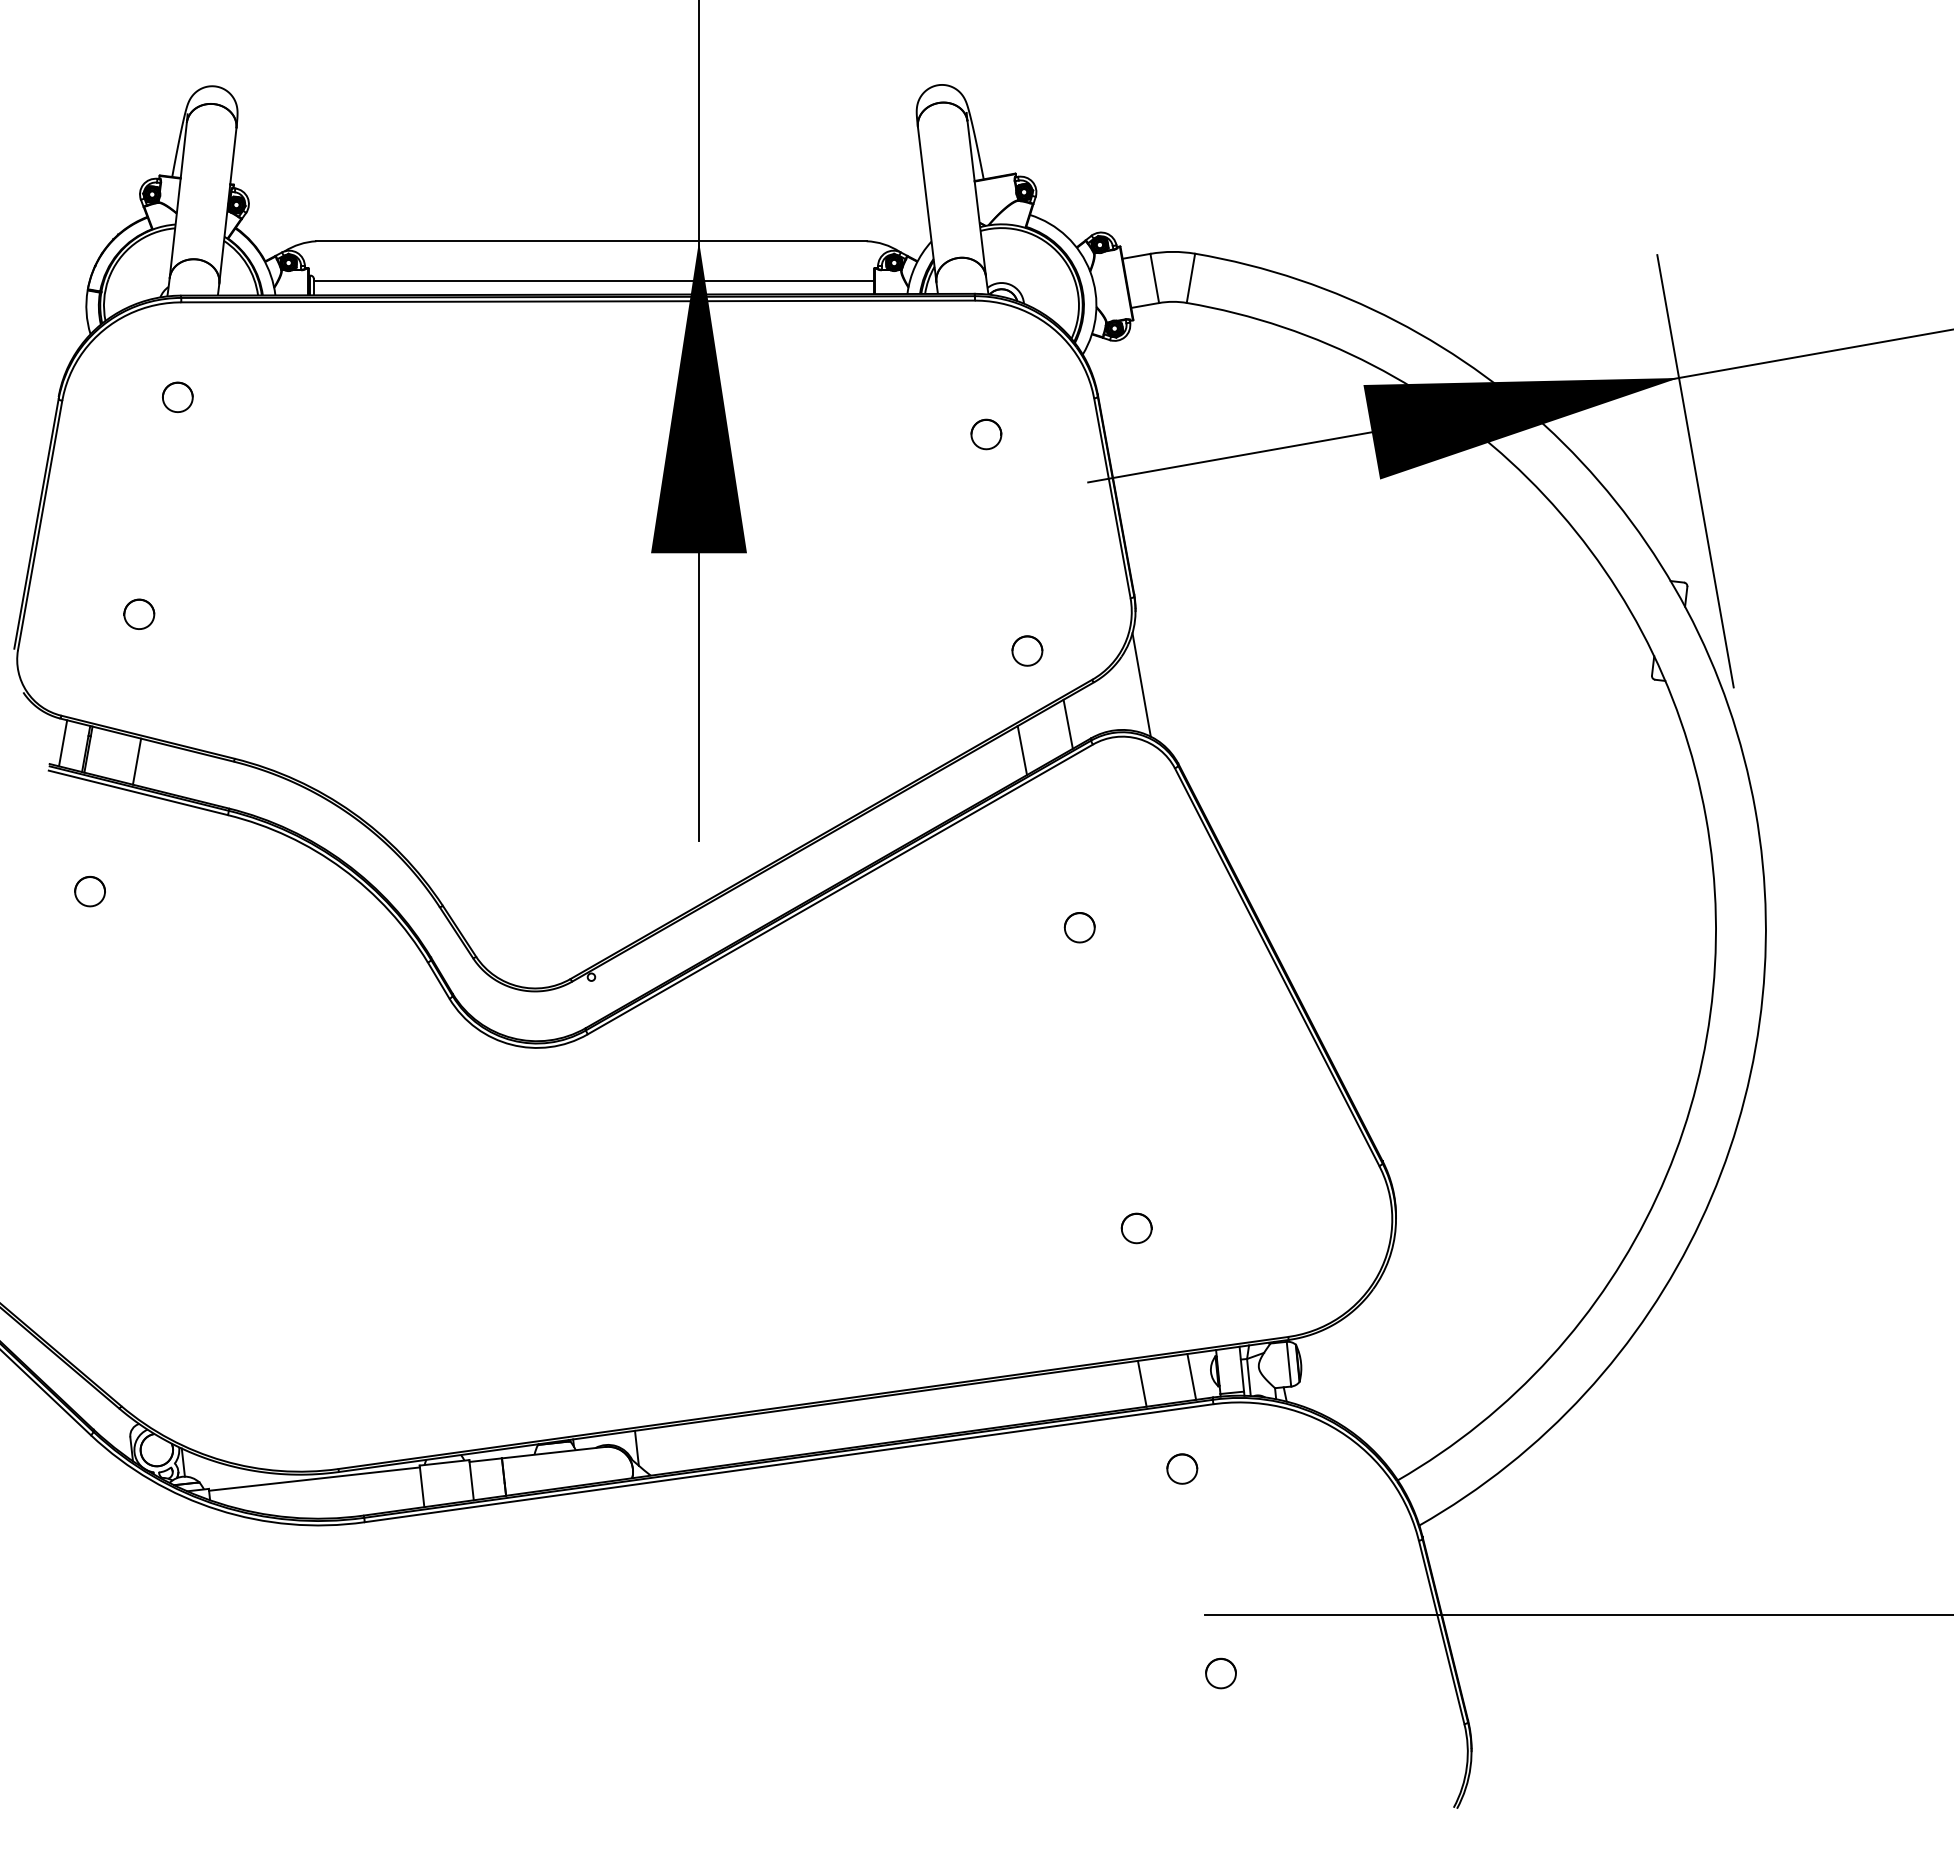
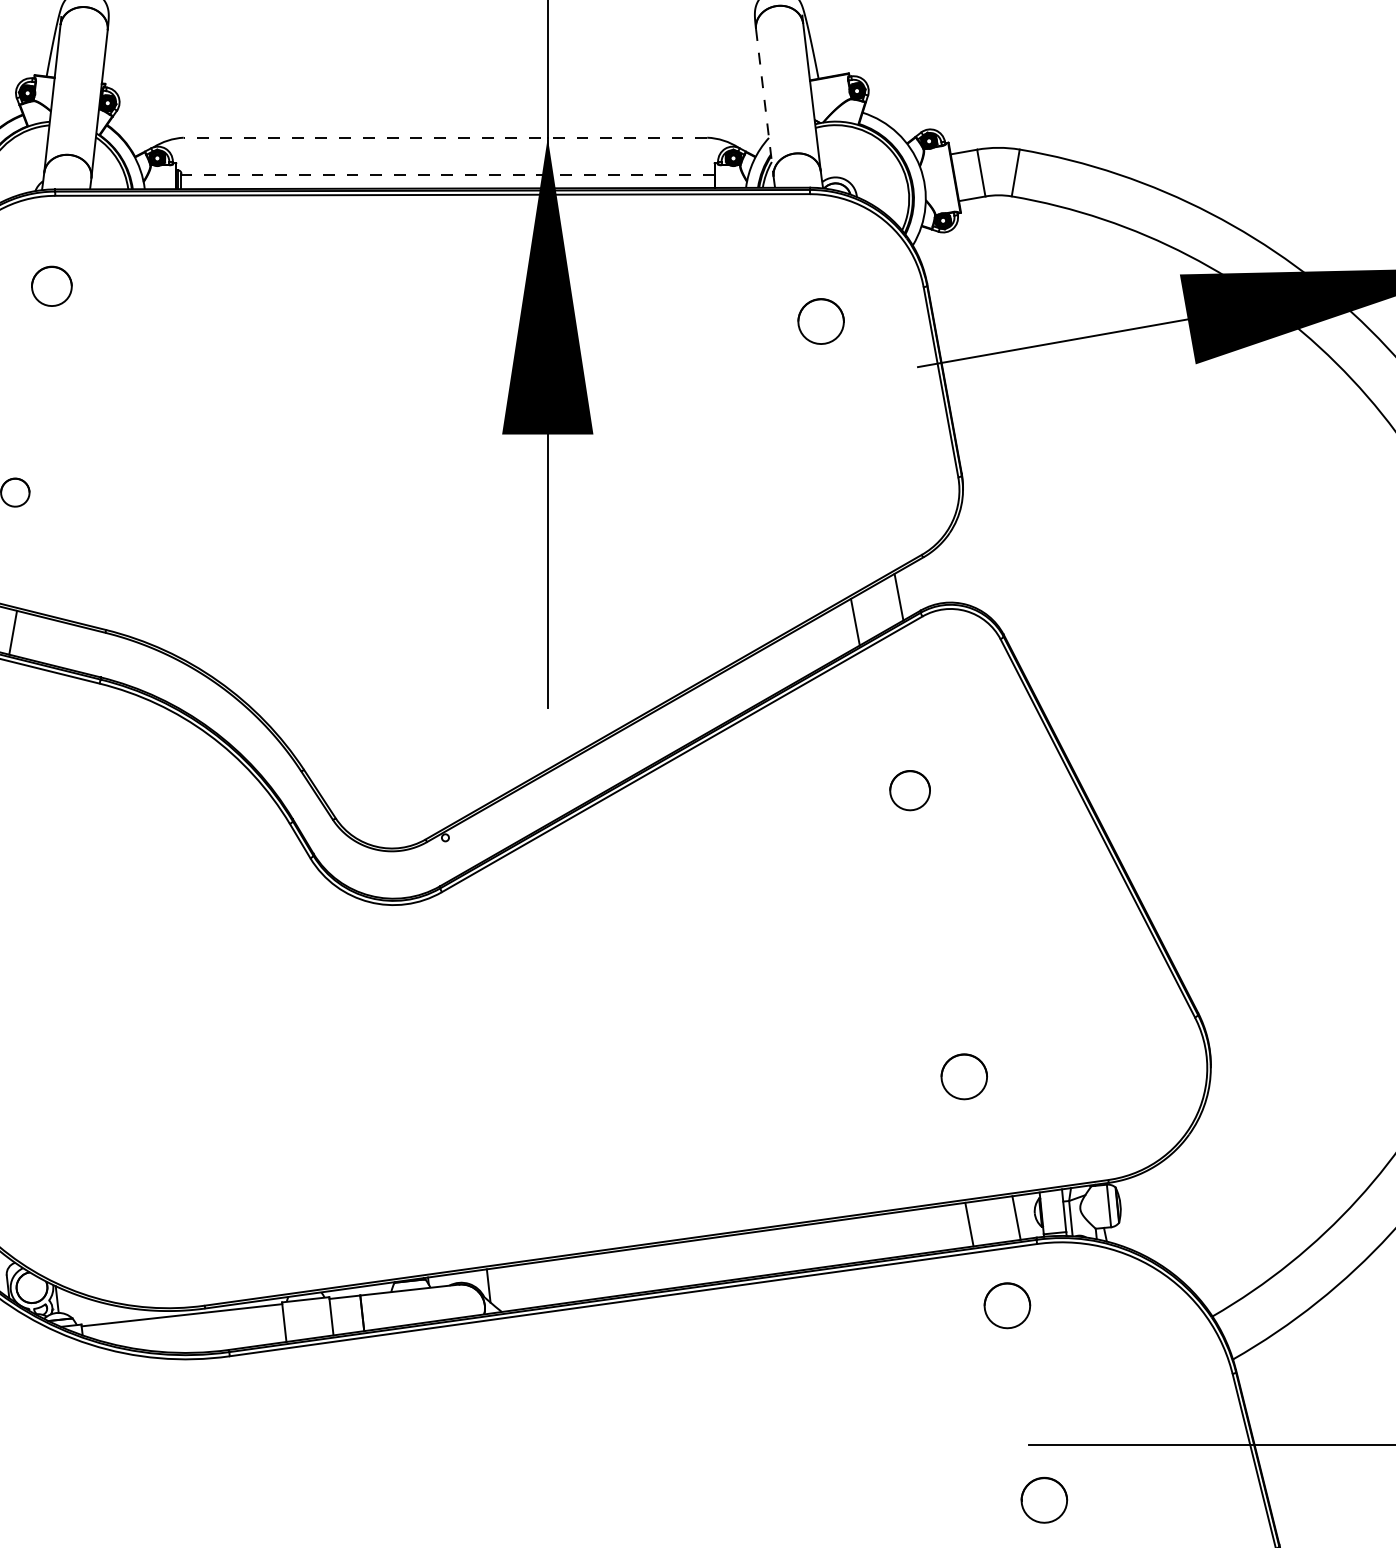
line: (927, 205) -> (765, 103), solid -> dashed
line: (590, 241) -> (444, 137), solid -> dashed
line: (593, 280) -> (447, 175), solid -> dashed
part: (177, 396) -> (51, 285), size x1.4
part: (986, 434) -> (821, 321), size x1.6
part: (1027, 650) -> (860, 527), removed
line: (1141, 684) -> (968, 559), removed
part: (1079, 927) -> (909, 790), size x1.4
part: (1136, 1228) -> (963, 1076), size x1.6
part: (1182, 1468) -> (1007, 1305), size x1.6
part: (1220, 1673) -> (1043, 1500), size x1.6

